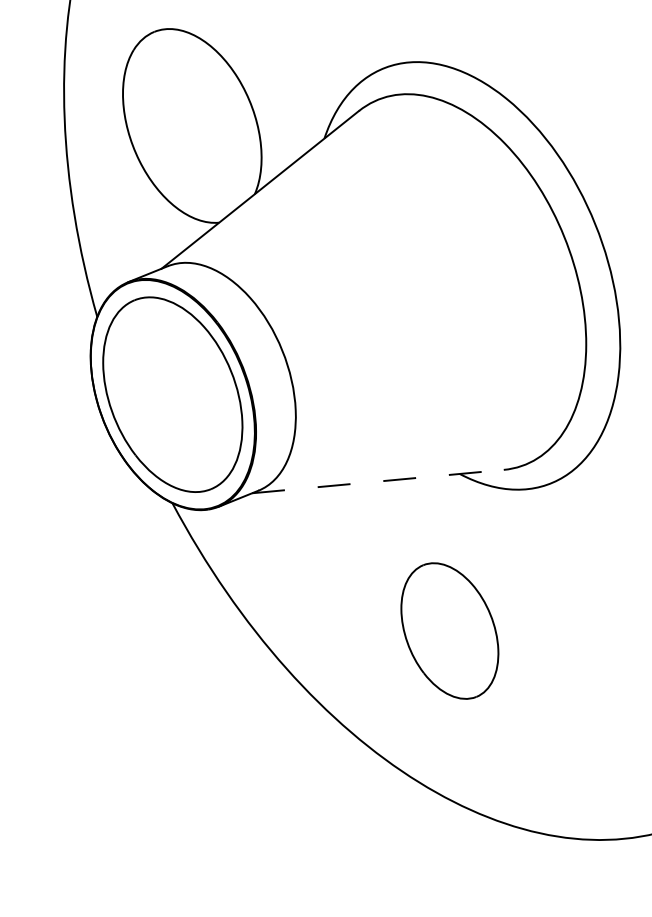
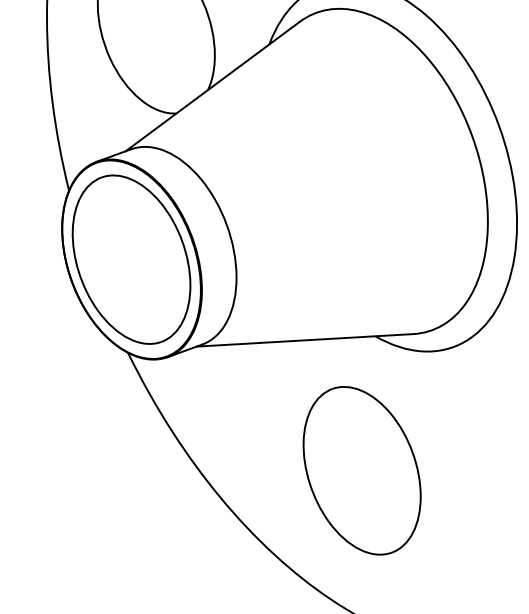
line: (378, 481) -> (305, 340), dashed -> solid
part: (449, 630) -> (361, 470), size x1.43

